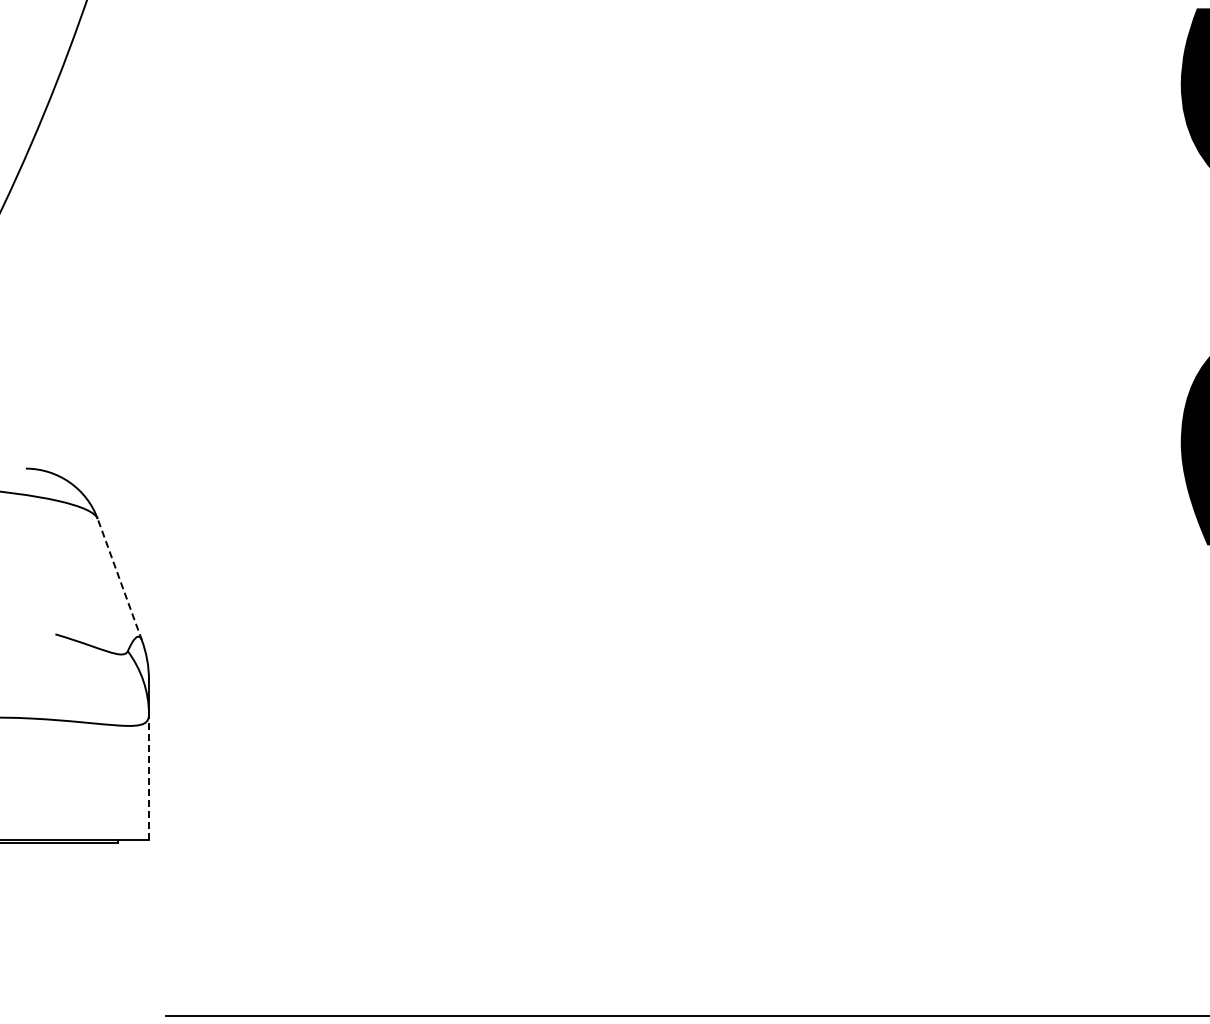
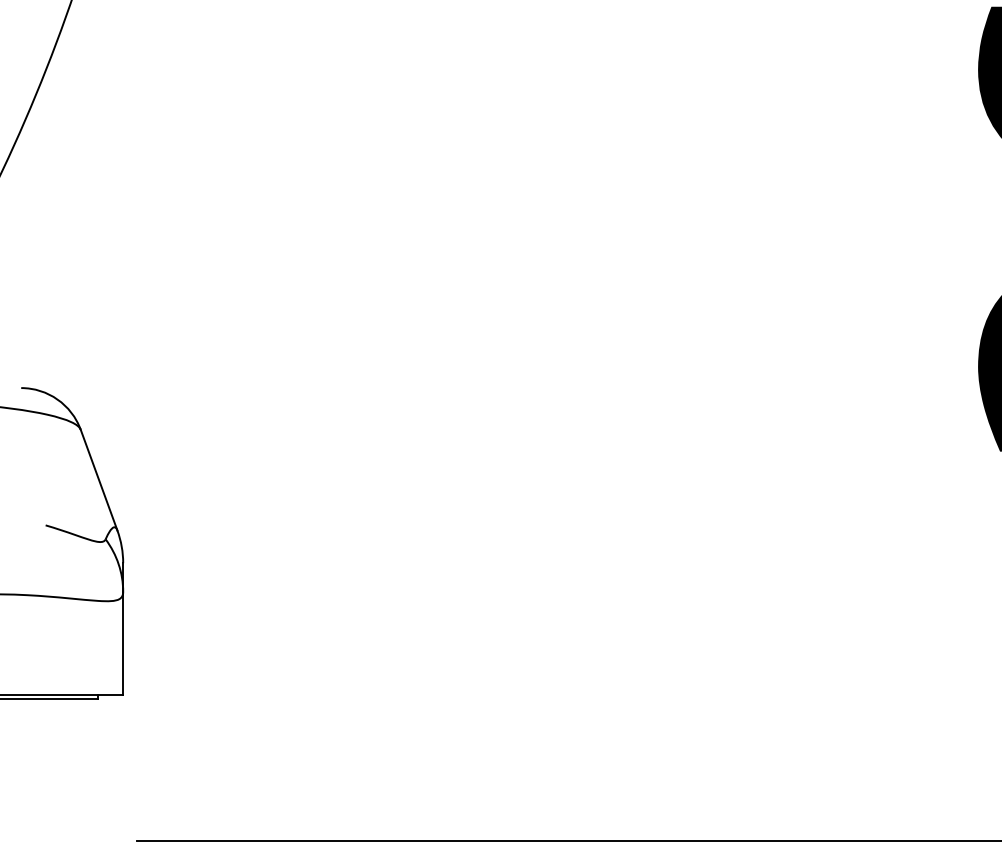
line: (119, 579) -> (98, 479), dashed -> solid
line: (149, 776) -> (123, 643), dashed -> solid

